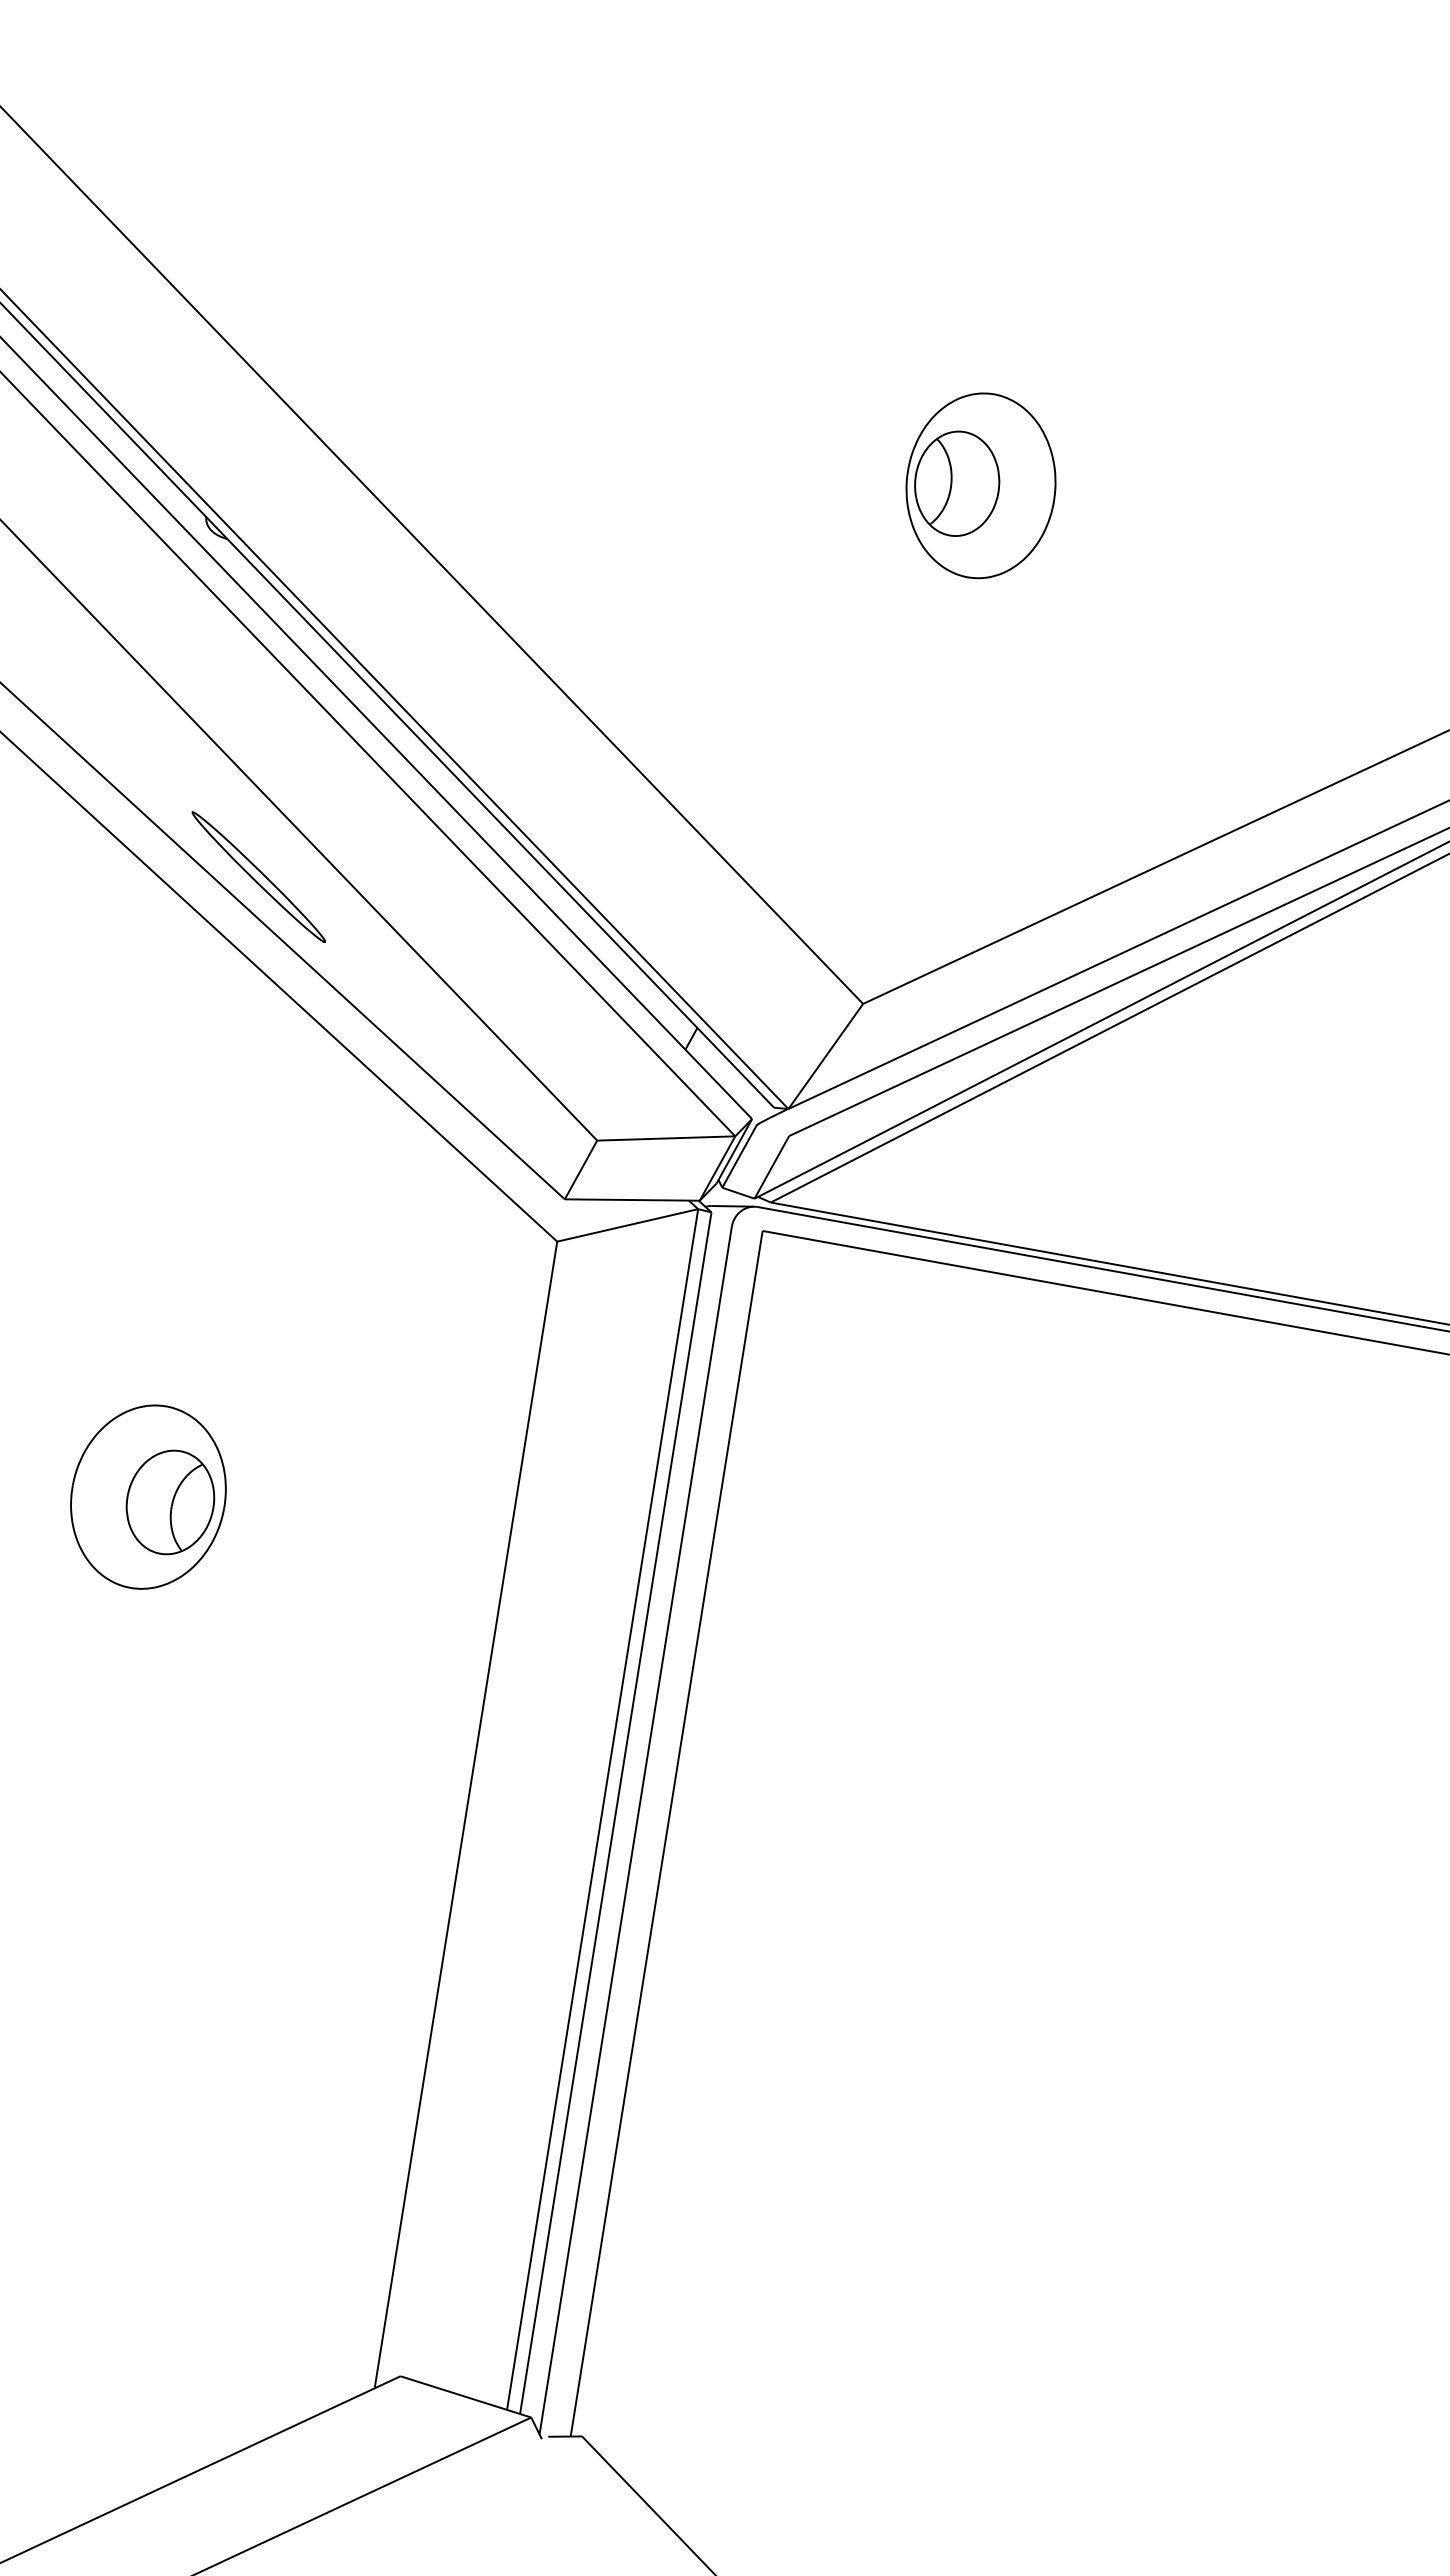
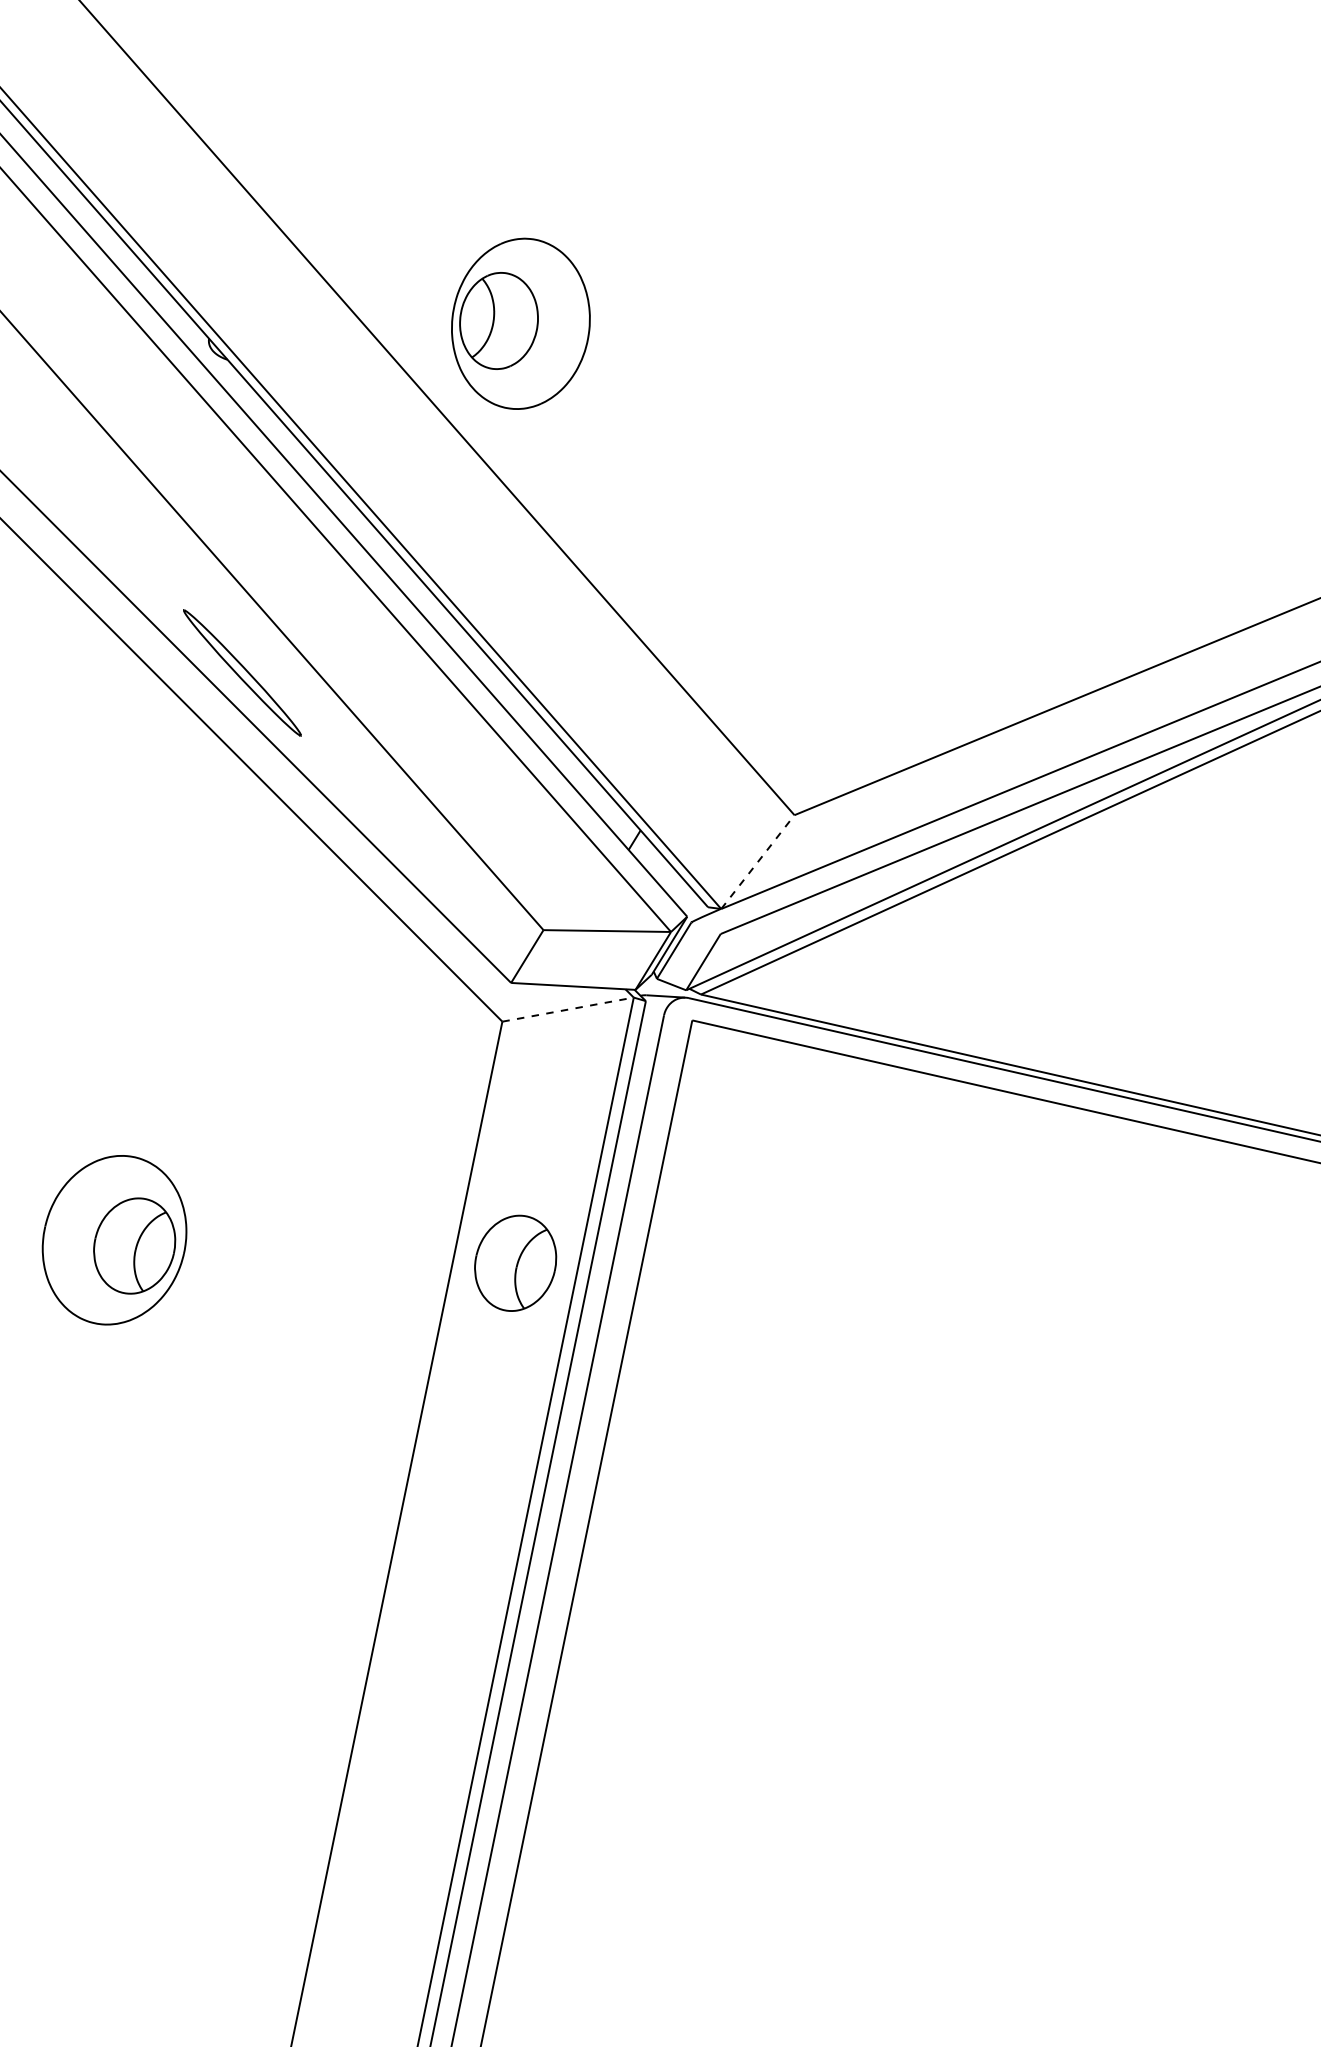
part: (980, 485) -> (520, 323), moved
line: (826, 1056) -> (758, 862), solid -> dashed
line: (628, 1225) -> (568, 1009), solid -> dashed
part: (583, 1502) -> (515, 1263), added

